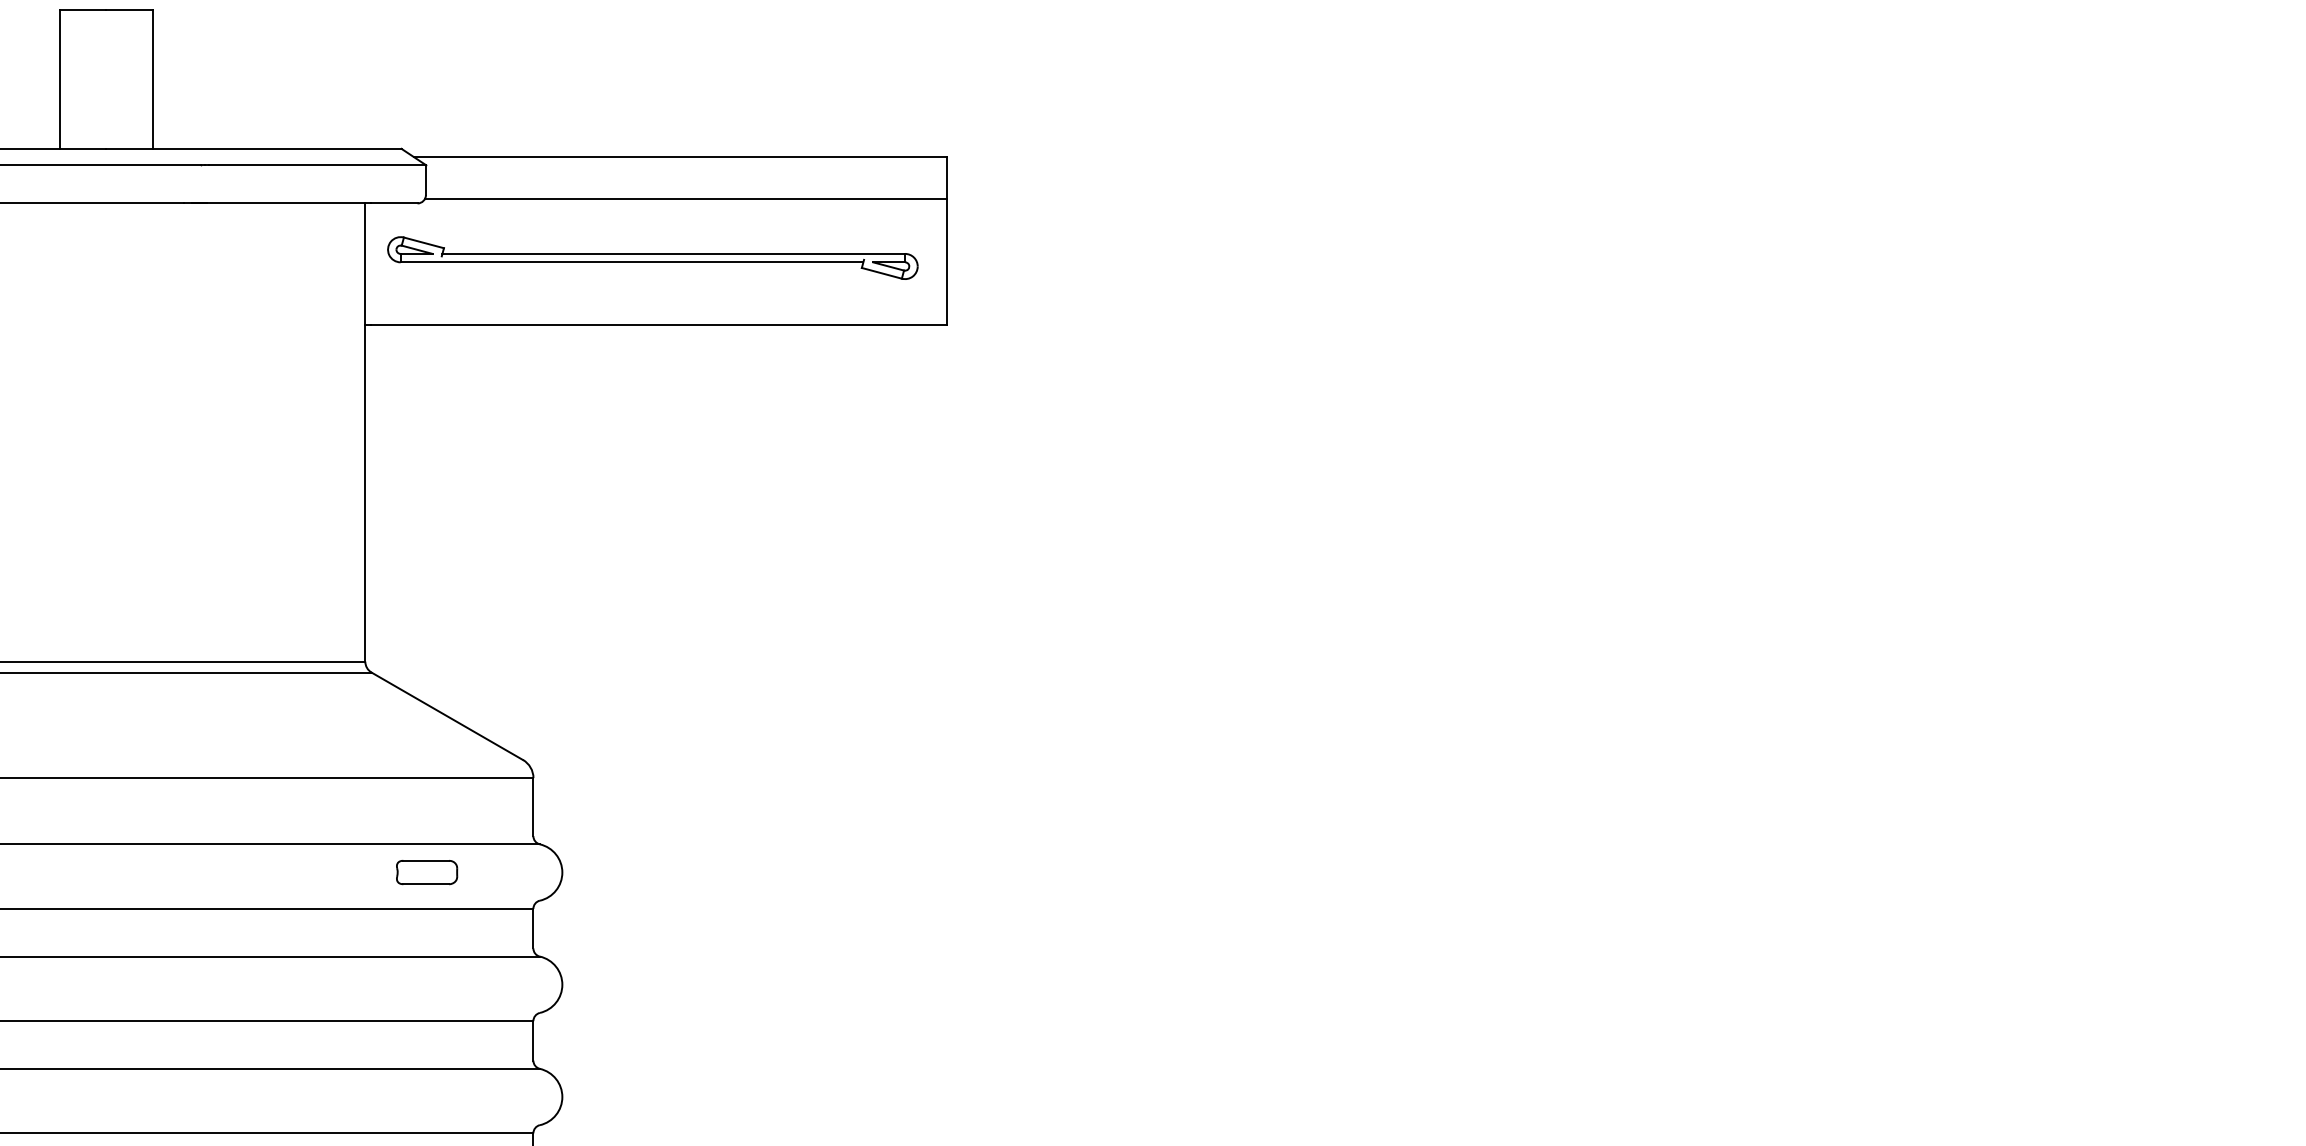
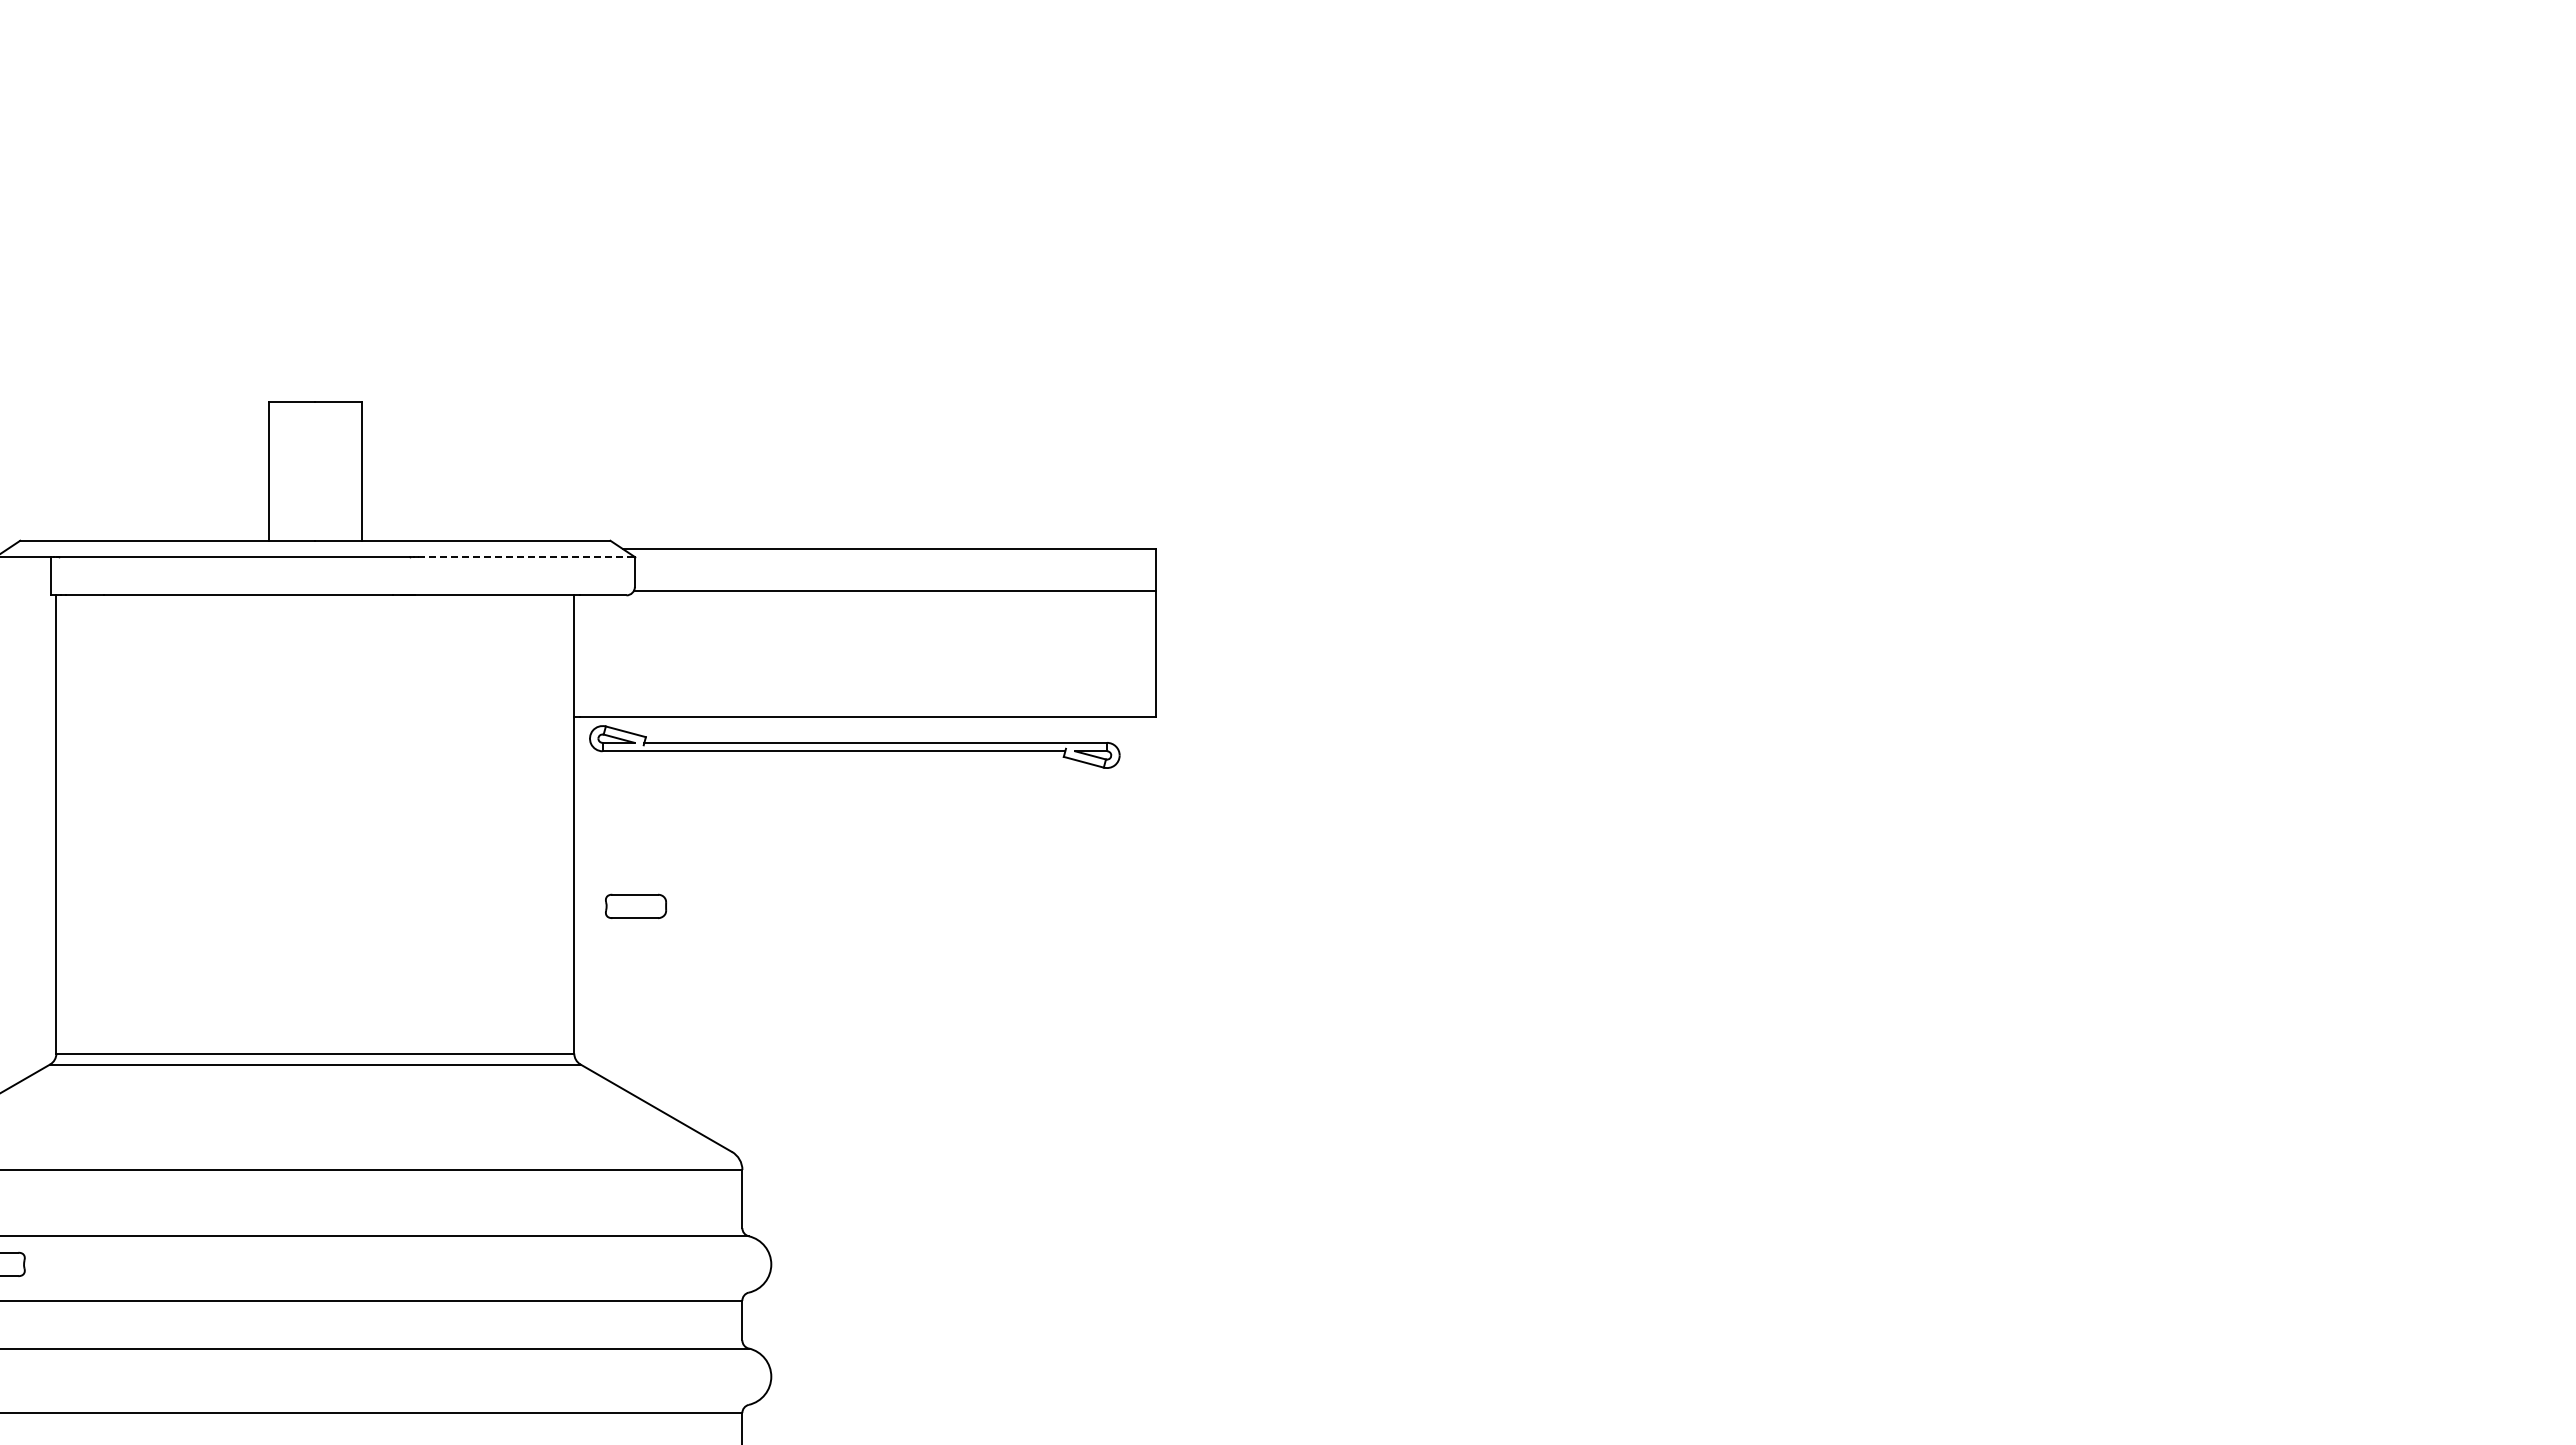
line: (317, 164) -> (526, 556), solid -> dashed
part: (652, 257) -> (854, 746), moved
part: (427, 871) -> (636, 905), moved

